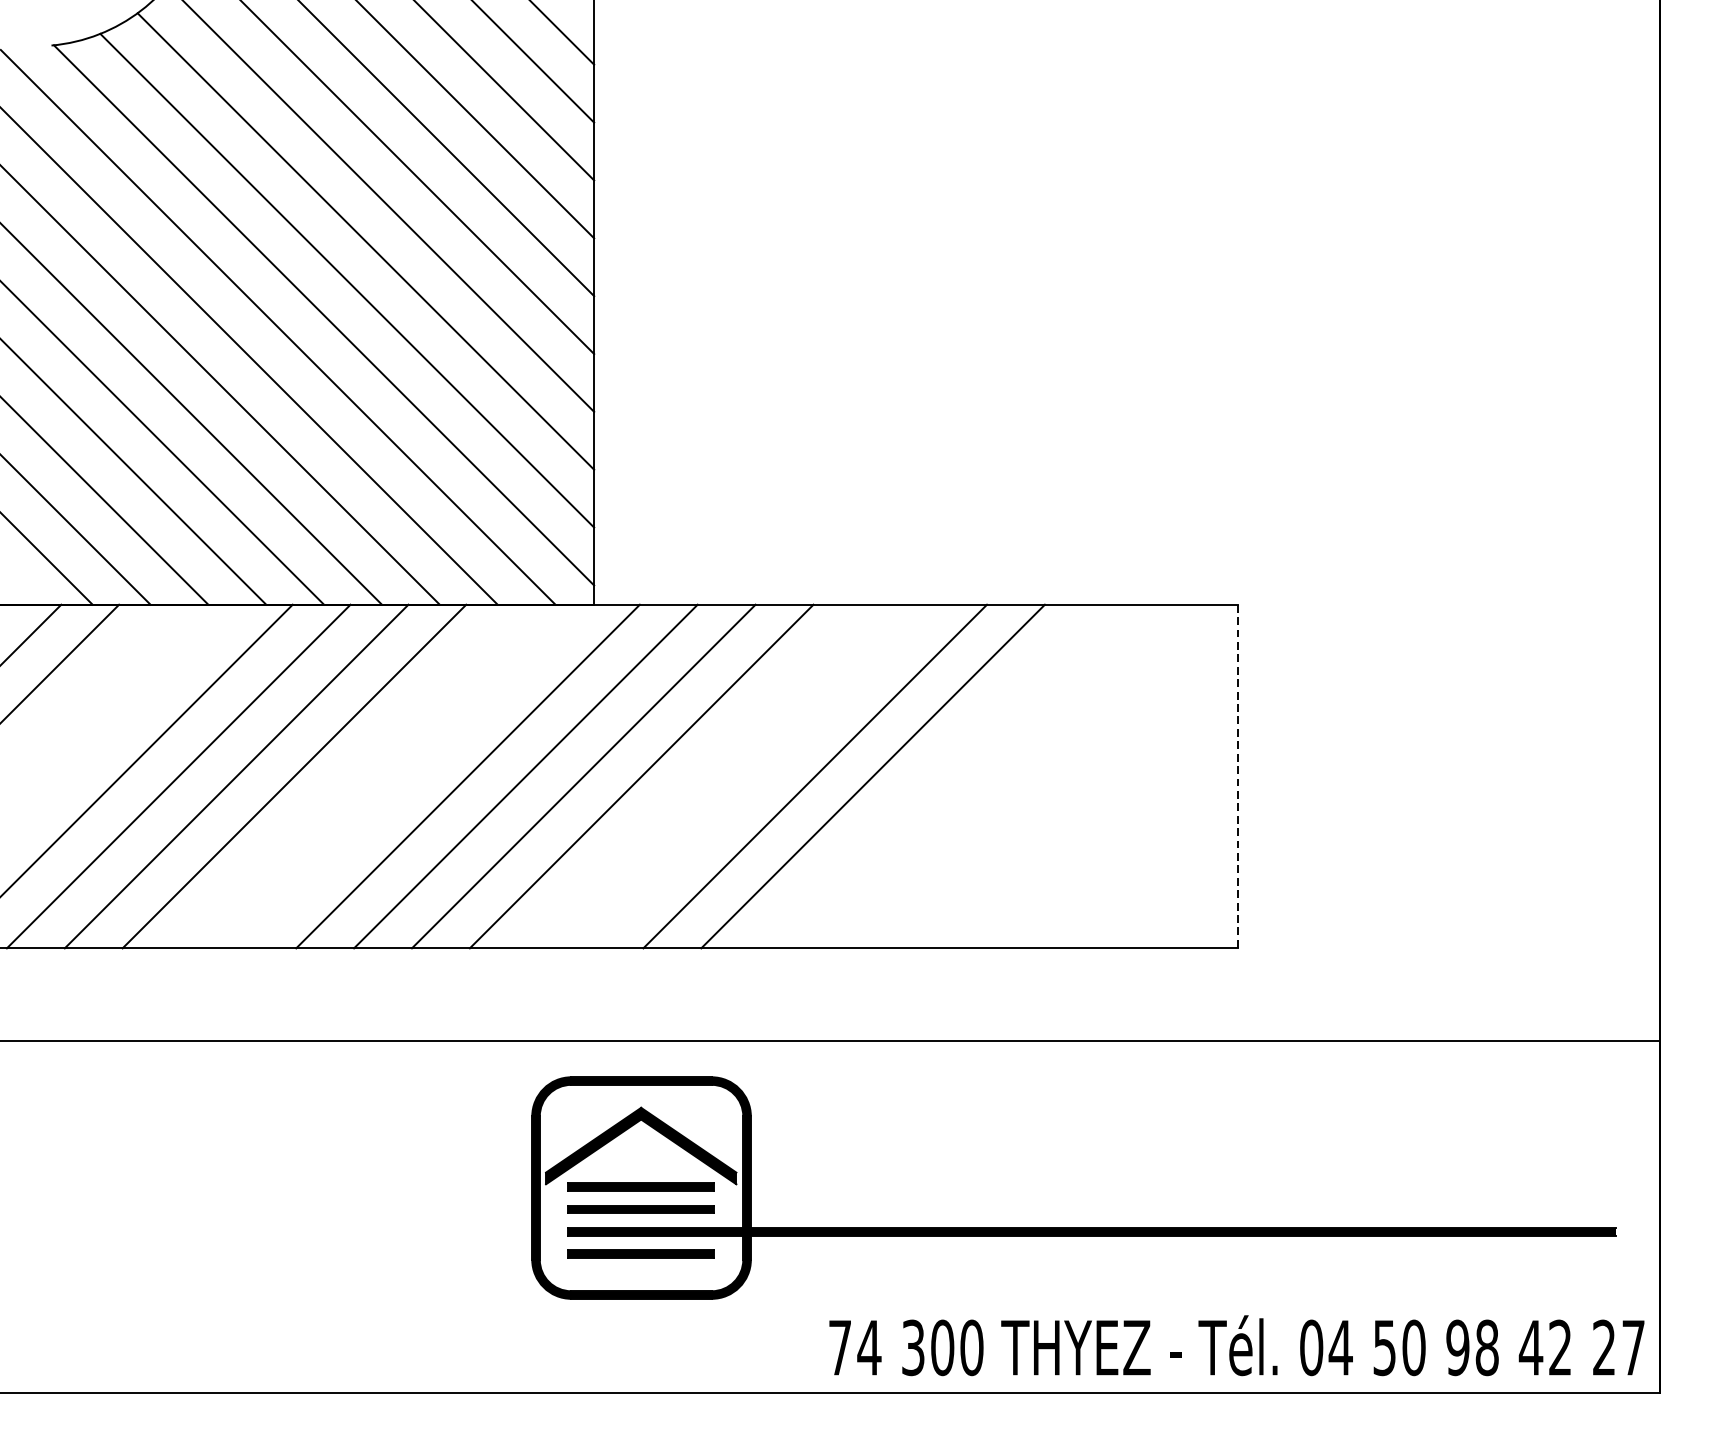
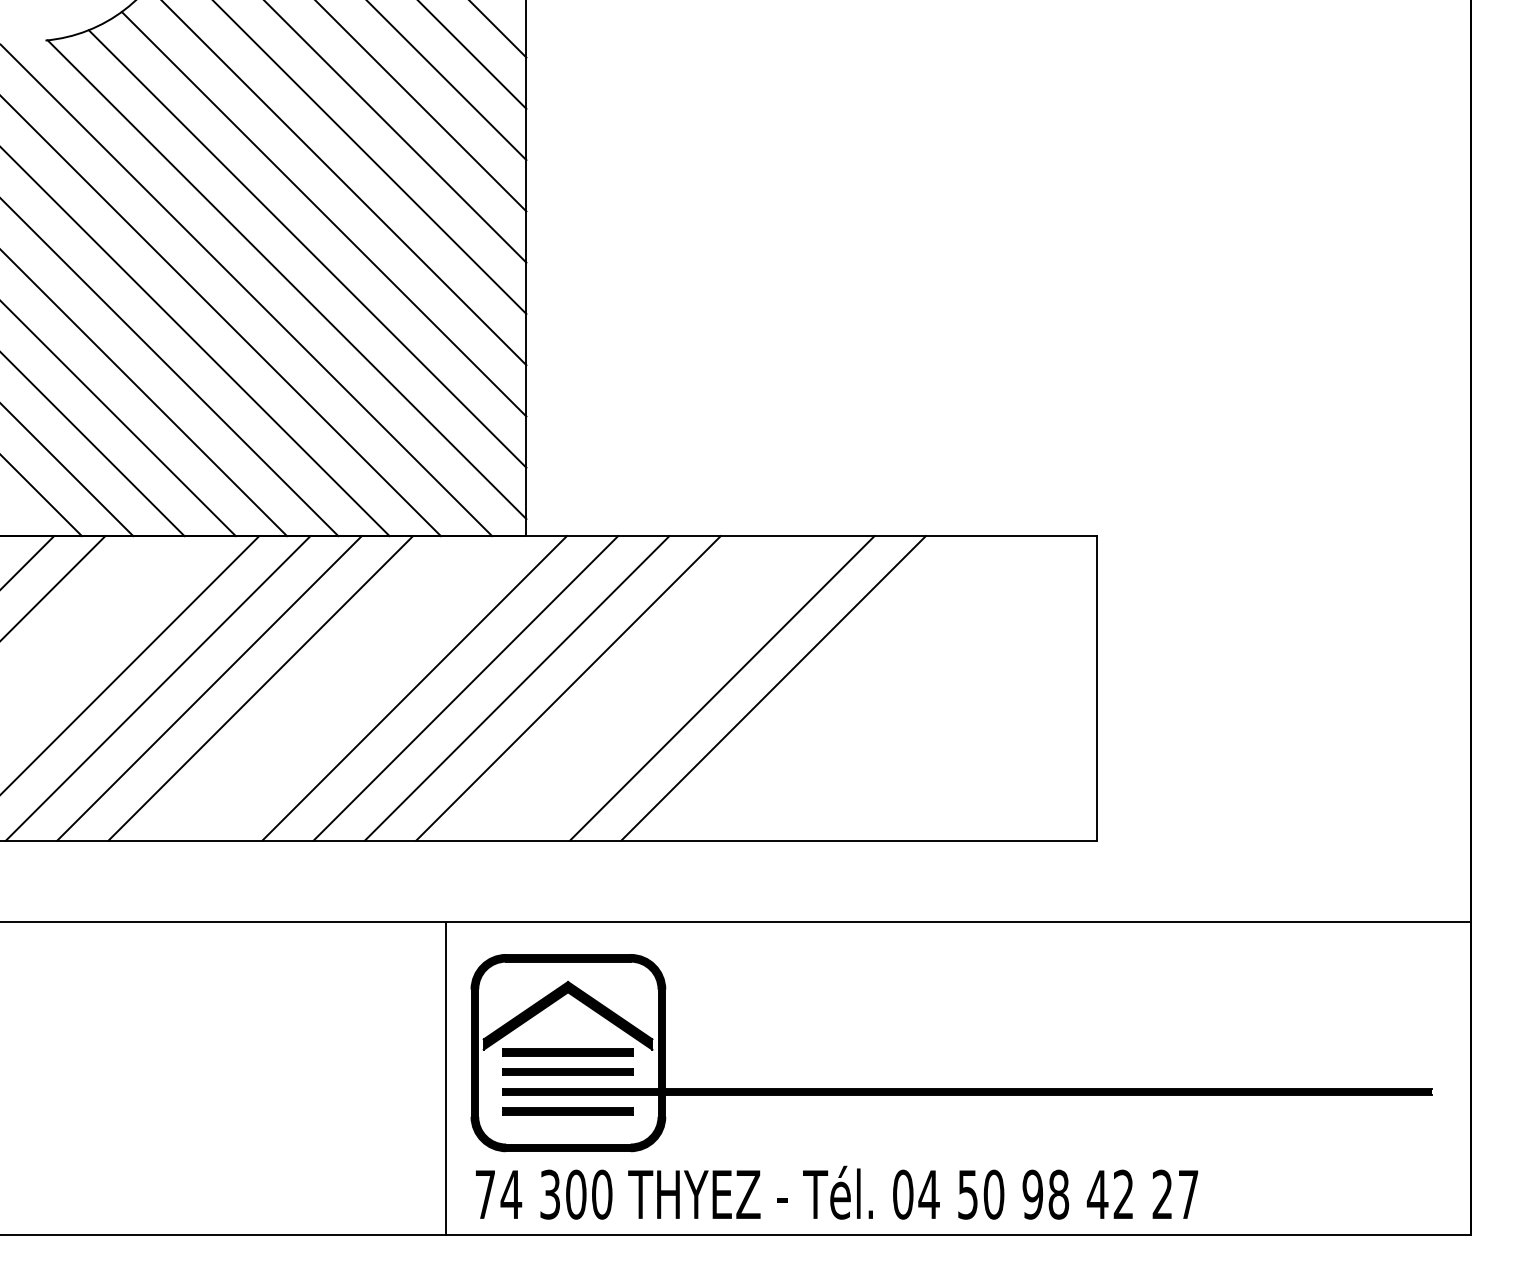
line: (1238, 776) -> (1097, 688), dashed -> solid
line: (502, 1216) -> (445, 1078), added
text: (1237, 1345) -> (837, 1192), moved

